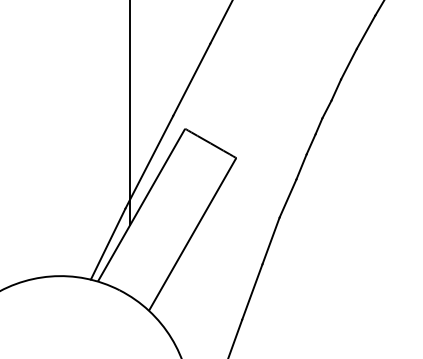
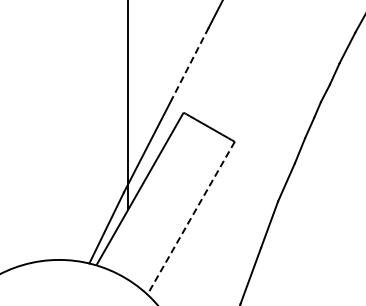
line: (191, 79) -> (190, 63), solid -> dashed
line: (192, 234) -> (191, 218), solid -> dashed

